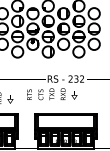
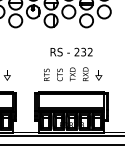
text: (52, 94) -> (73, 74), moved

